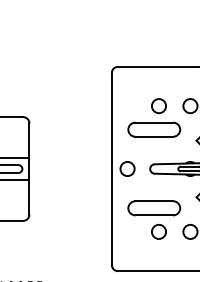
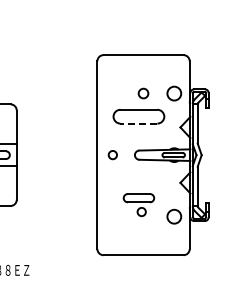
circle: (158, 106) -> (143, 93), size x0.7
line: (153, 136) -> (138, 123), solid -> dashed
circle: (127, 168) -> (112, 154), size x0.6
part: (153, 219) -> (138, 204), size x0.6

